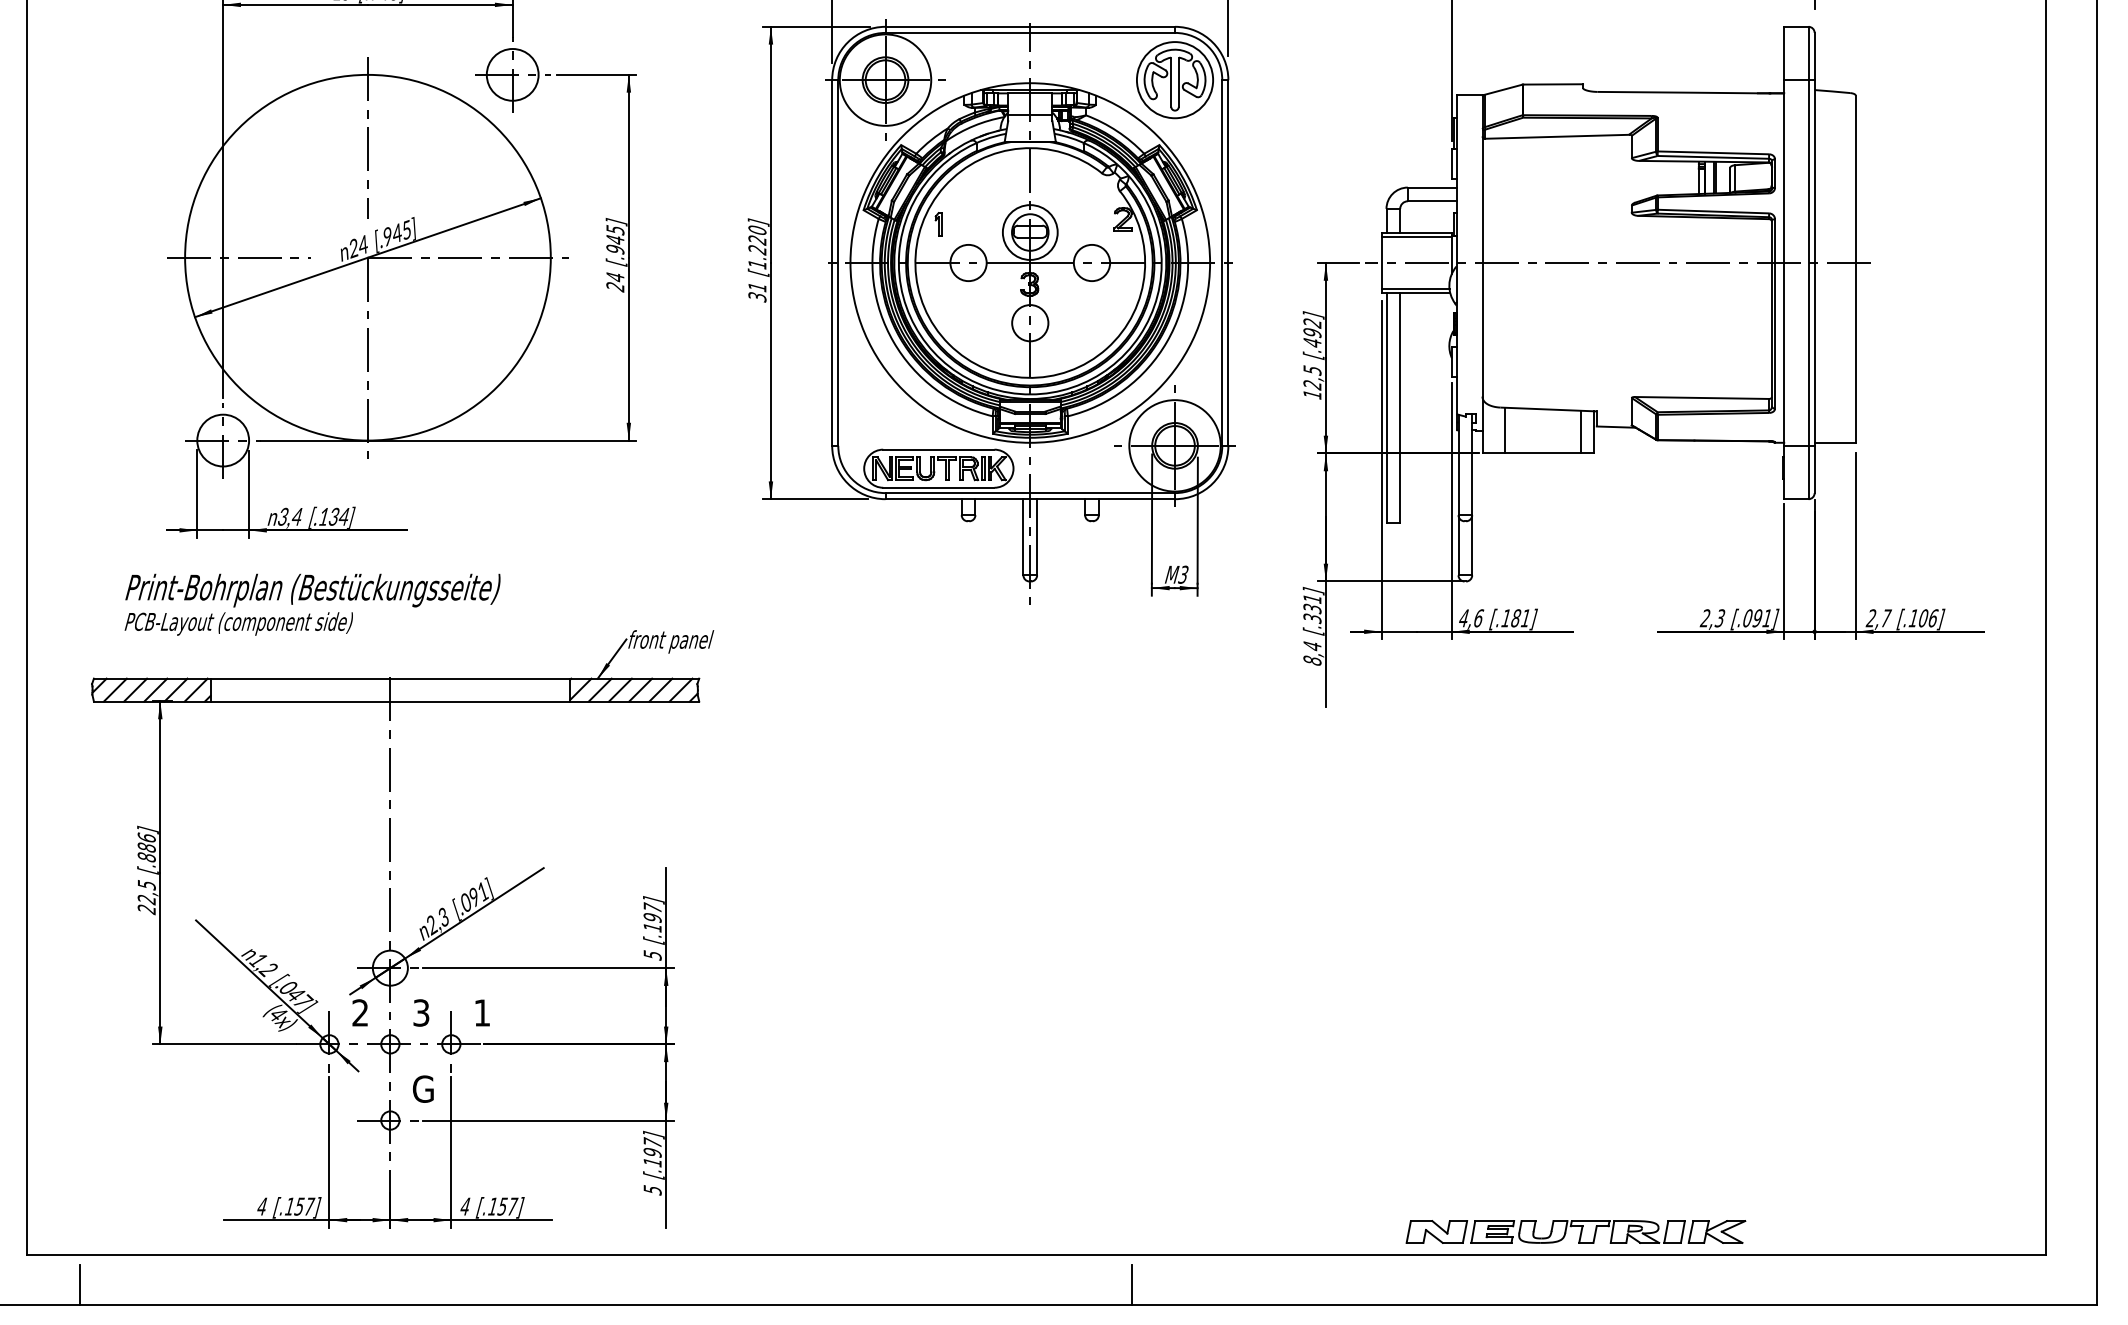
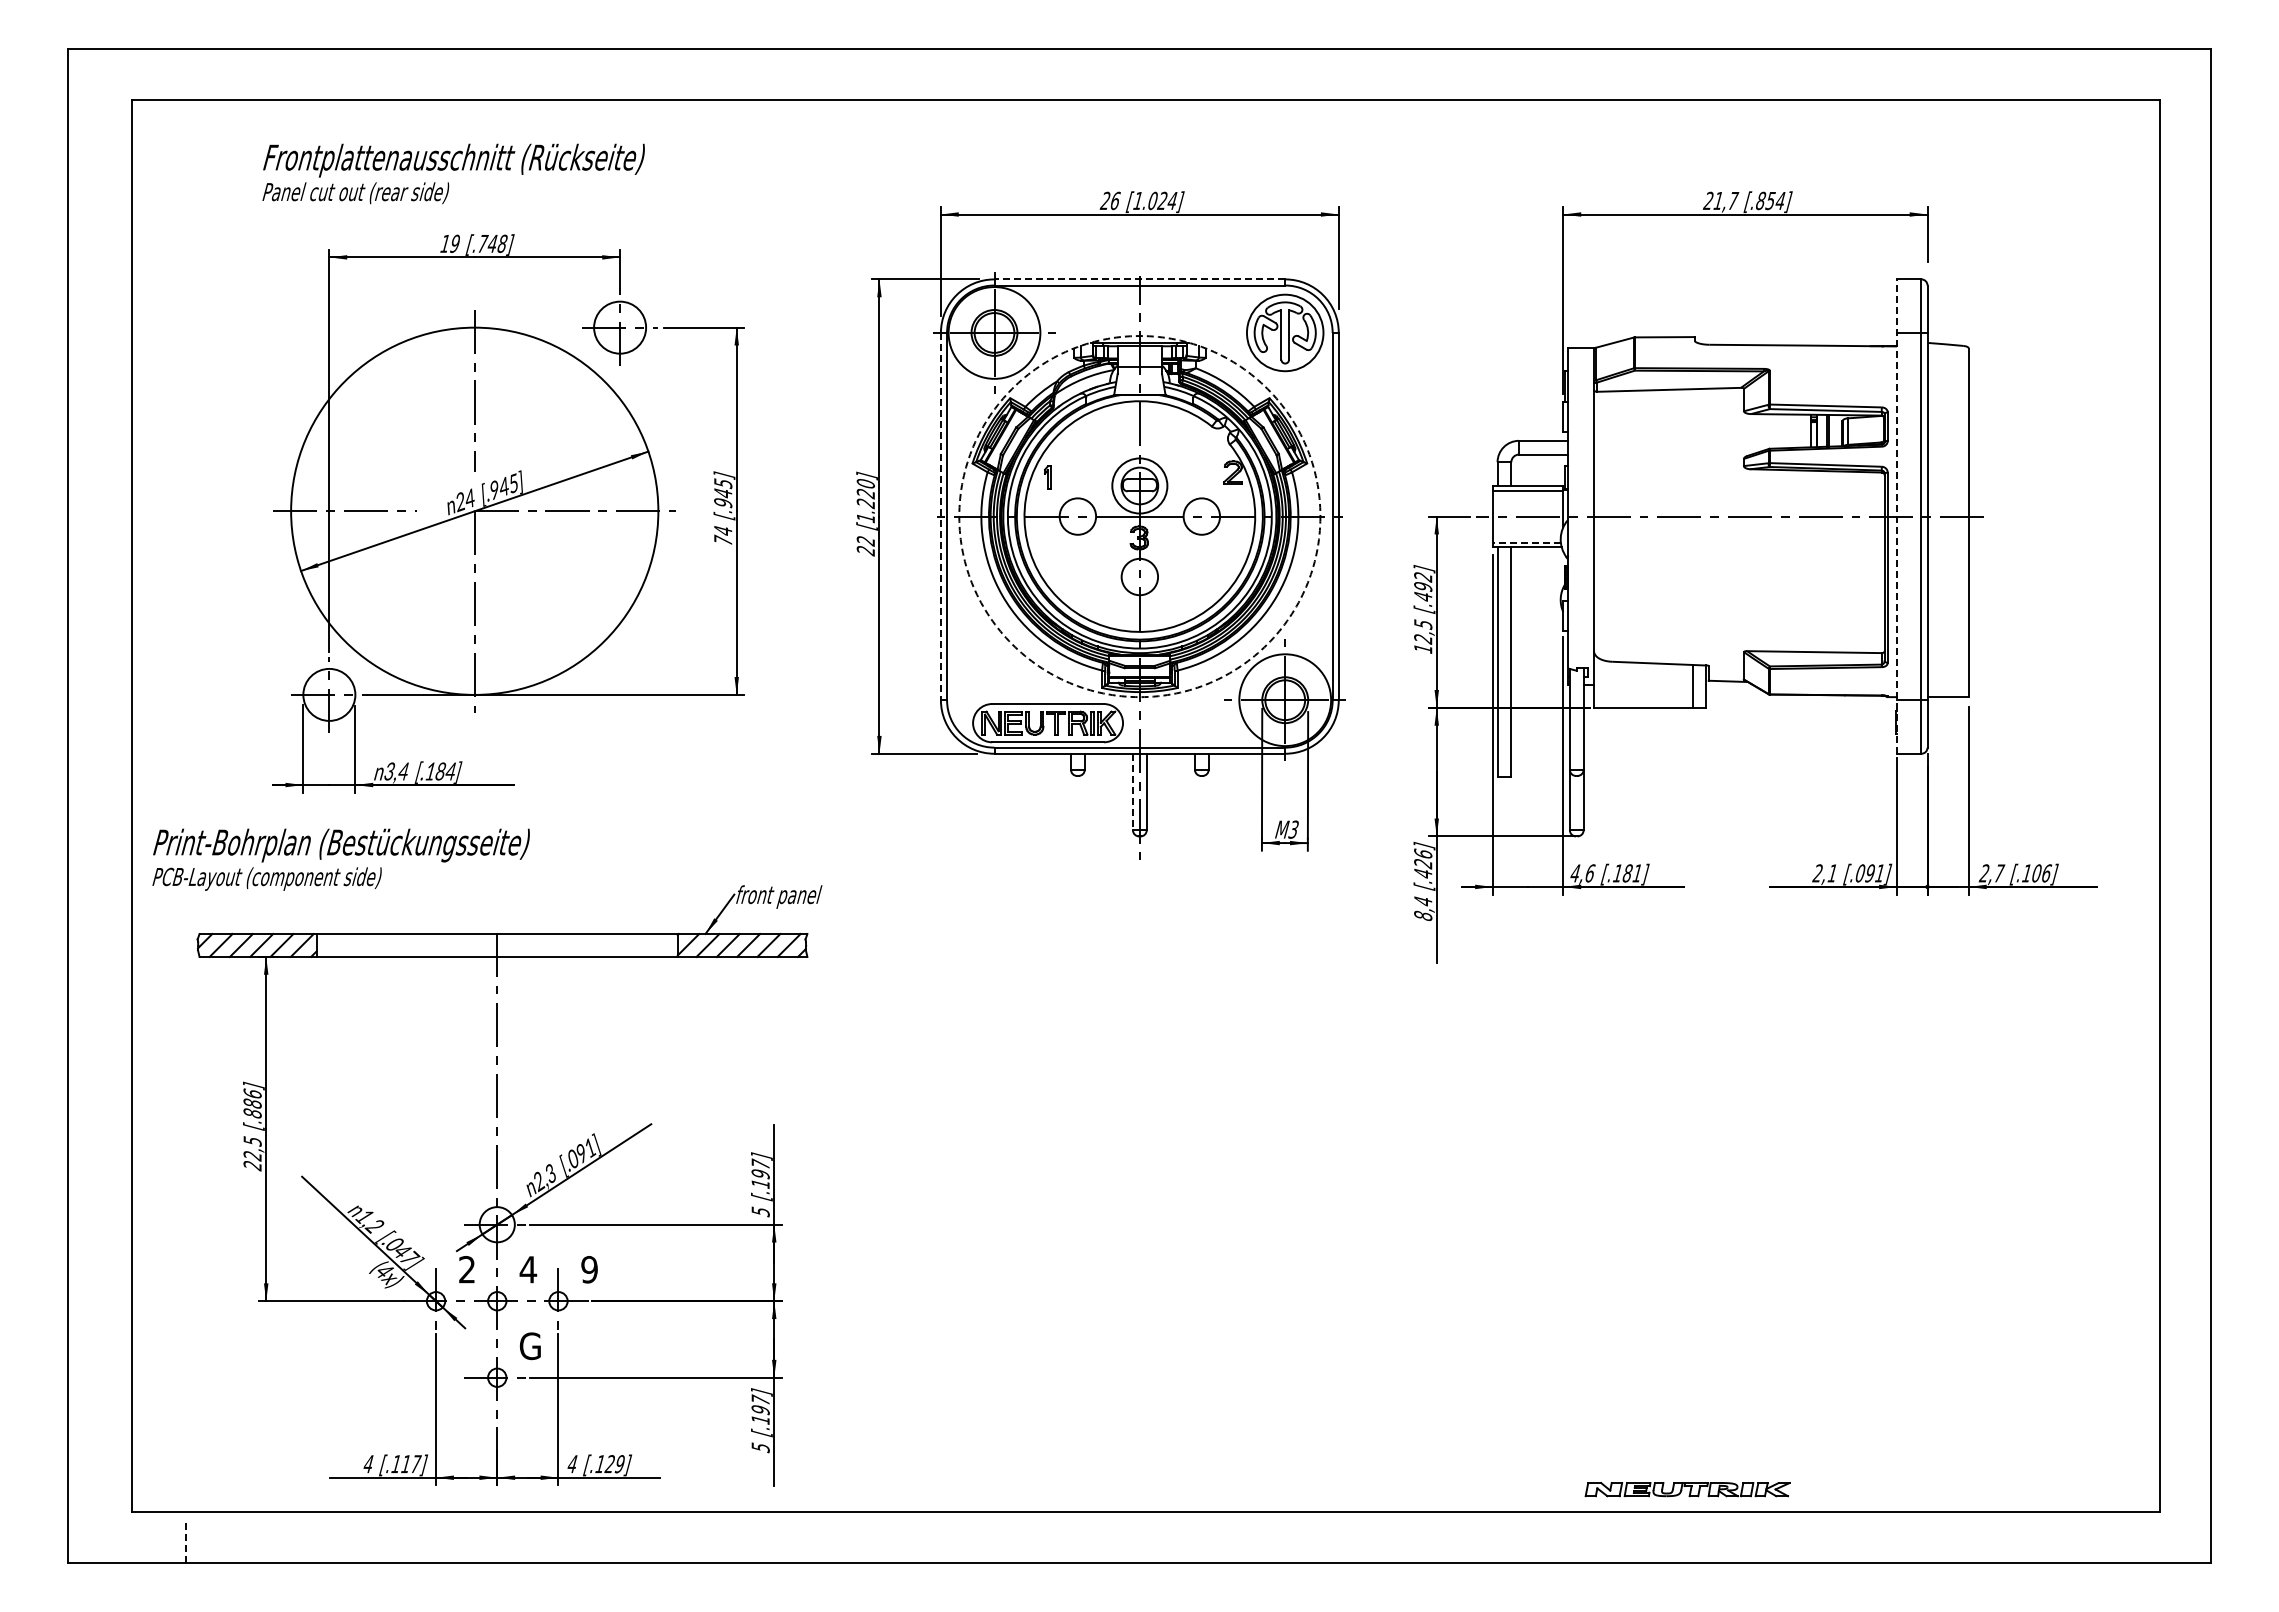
line: (1029, 26) -> (1139, 279), solid -> dashed
line: (831, 262) -> (940, 516), solid -> dashed
circle: (1029, 262) -> (1139, 516), solid -> dashed
line: (1783, 262) -> (1896, 516), solid -> dashed
text: (615, 286) -> (723, 540), 24 -> 74
line: (1415, 288) -> (1526, 542), solid -> dashed
text: (757, 292) -> (865, 546), 31 -> 22
line: (1504, 430) -> (1616, 684), removed
text: (333, 516) -> (440, 771), [.134] -> [.184]
line: (1022, 537) -> (1132, 792), solid -> dashed
text: (311, 604) -> (340, 859), moved
text: (1312, 608) -> (1423, 863), [.331] -> [.426]
text: (1720, 618) -> (1832, 873), 2,3 -> 2,1
text: (421, 1012) -> (528, 1269), 3 -> 4
text: (482, 1012) -> (589, 1269), 1 -> 9
text: (299, 1206) -> (405, 1464), [.157] -> [.117]
text: (507, 1206) -> (614, 1464), [.157] -> [.129]
part: (1575, 1231) -> (1687, 1489), size x0.6
line: (79, 1284) -> (185, 1542), solid -> dashed
line: (1131, 1284) -> (1241, 1542), removed

